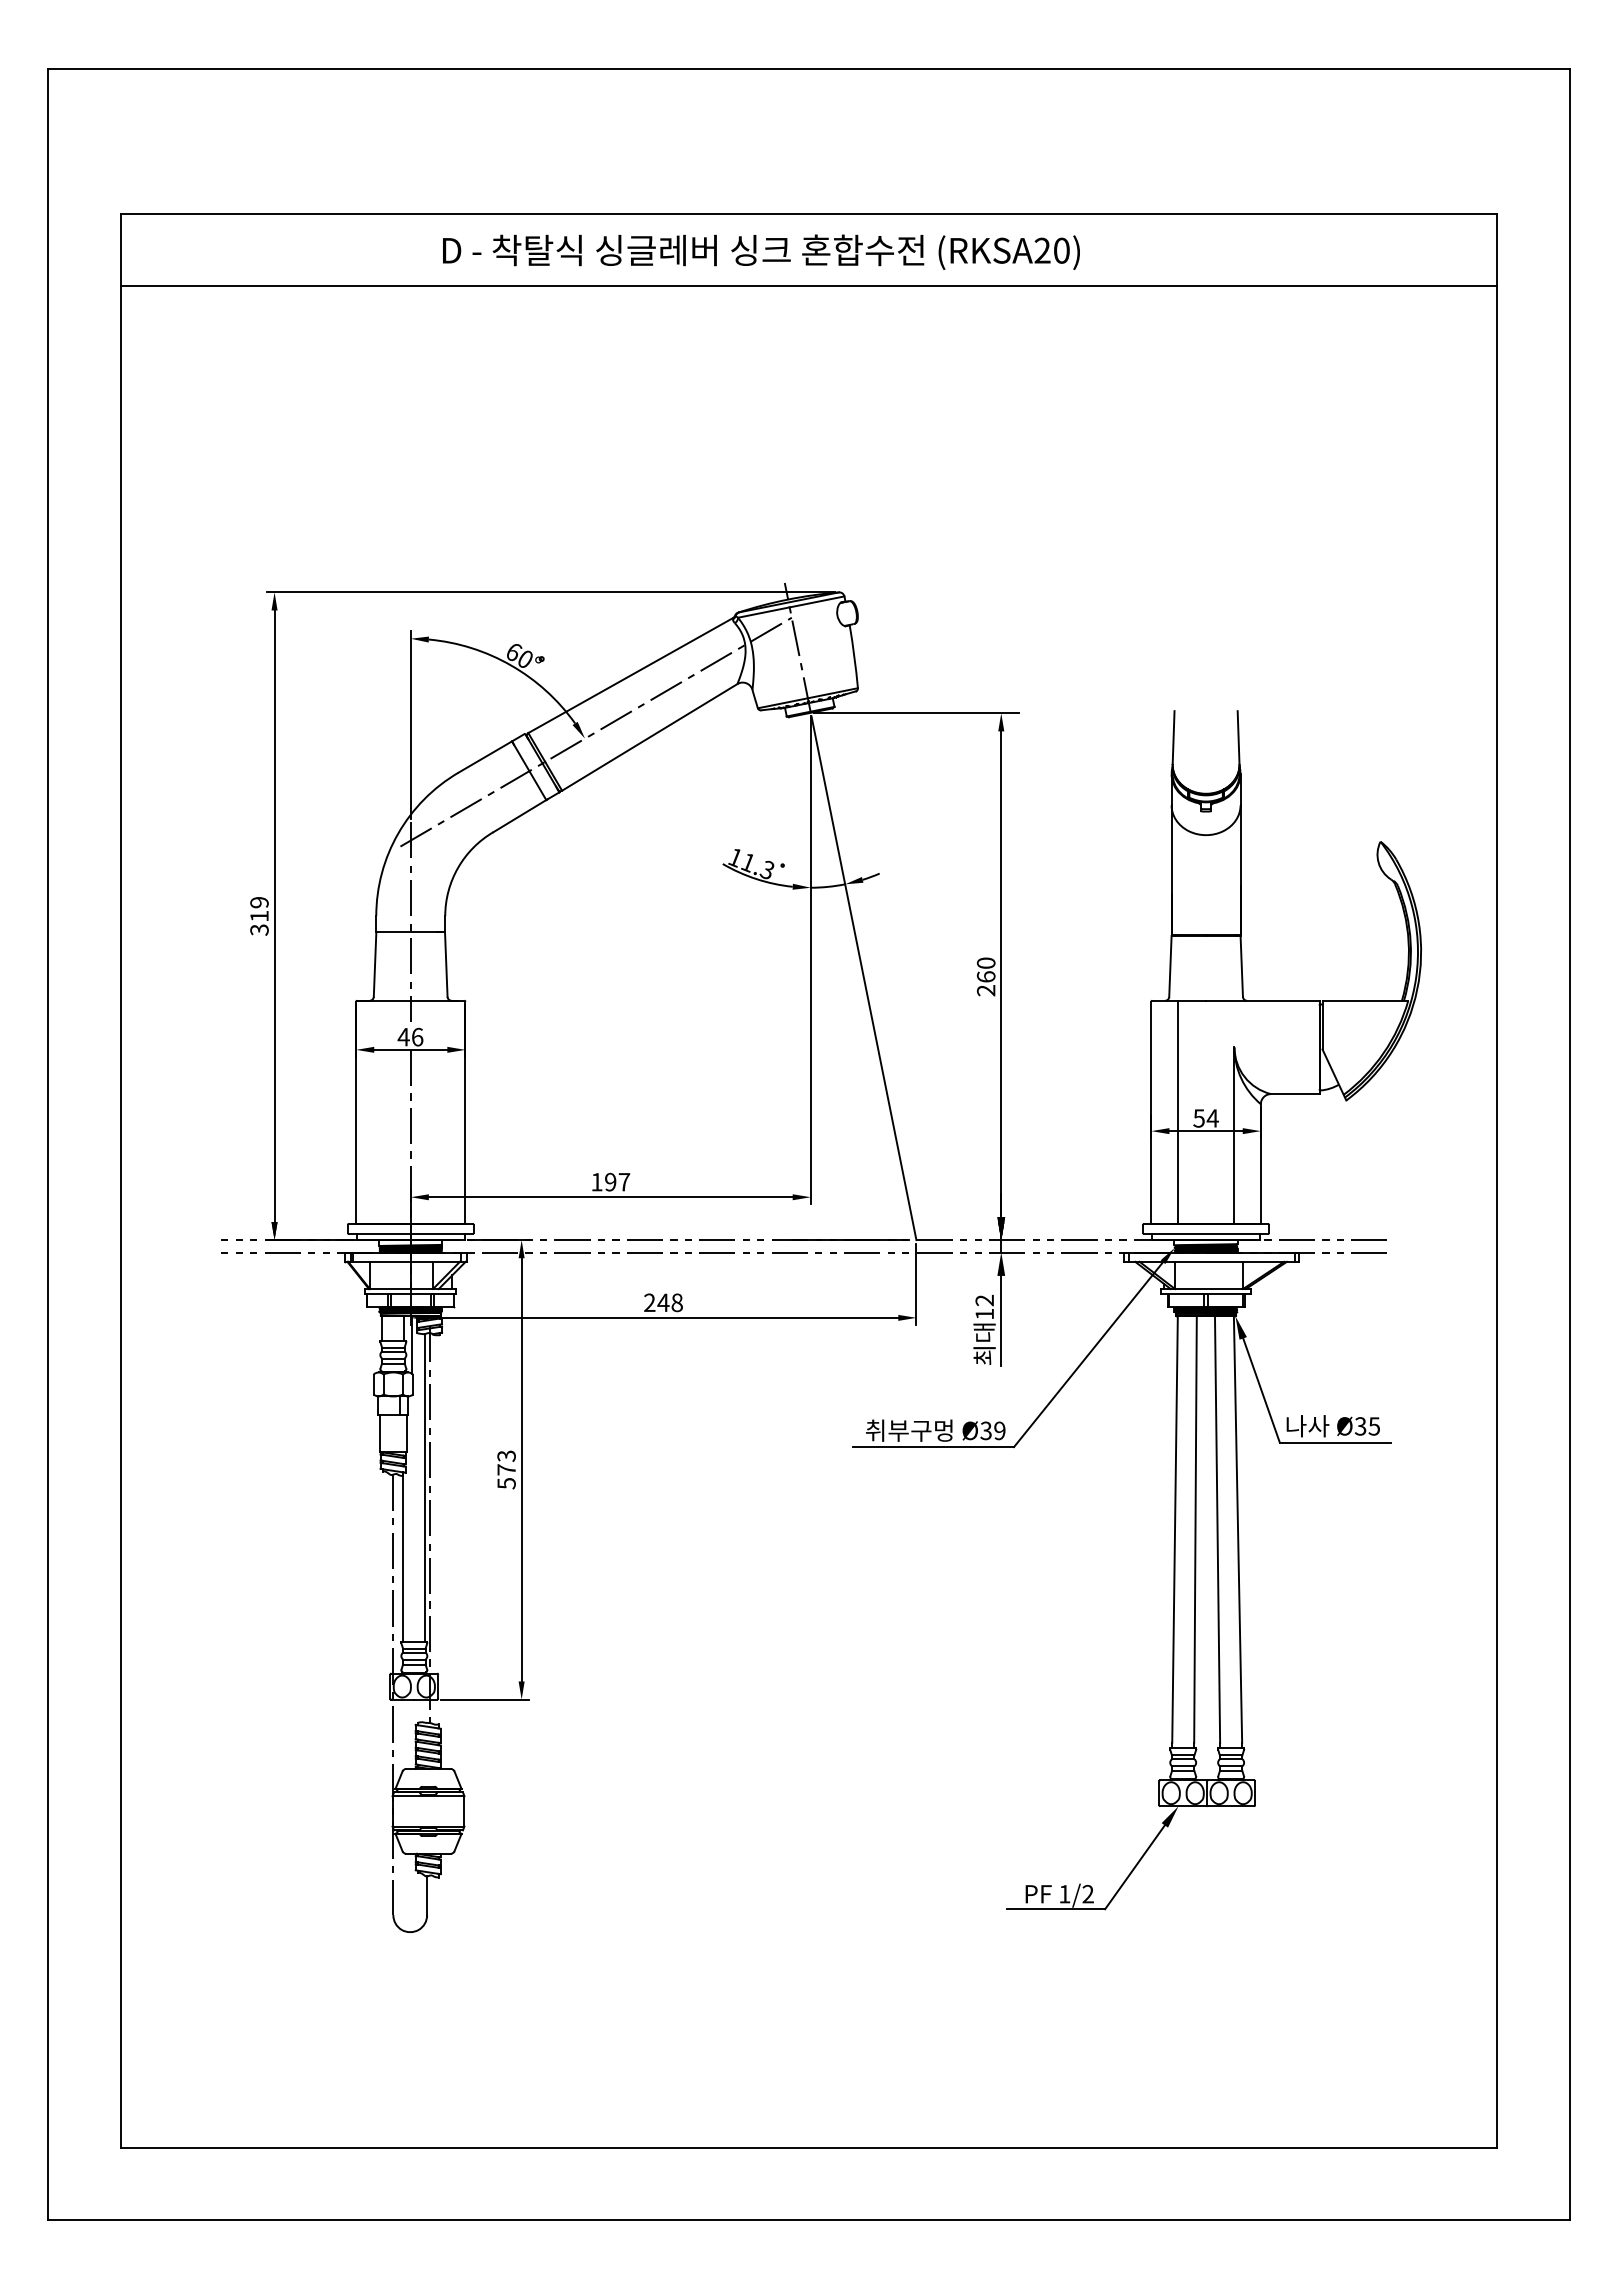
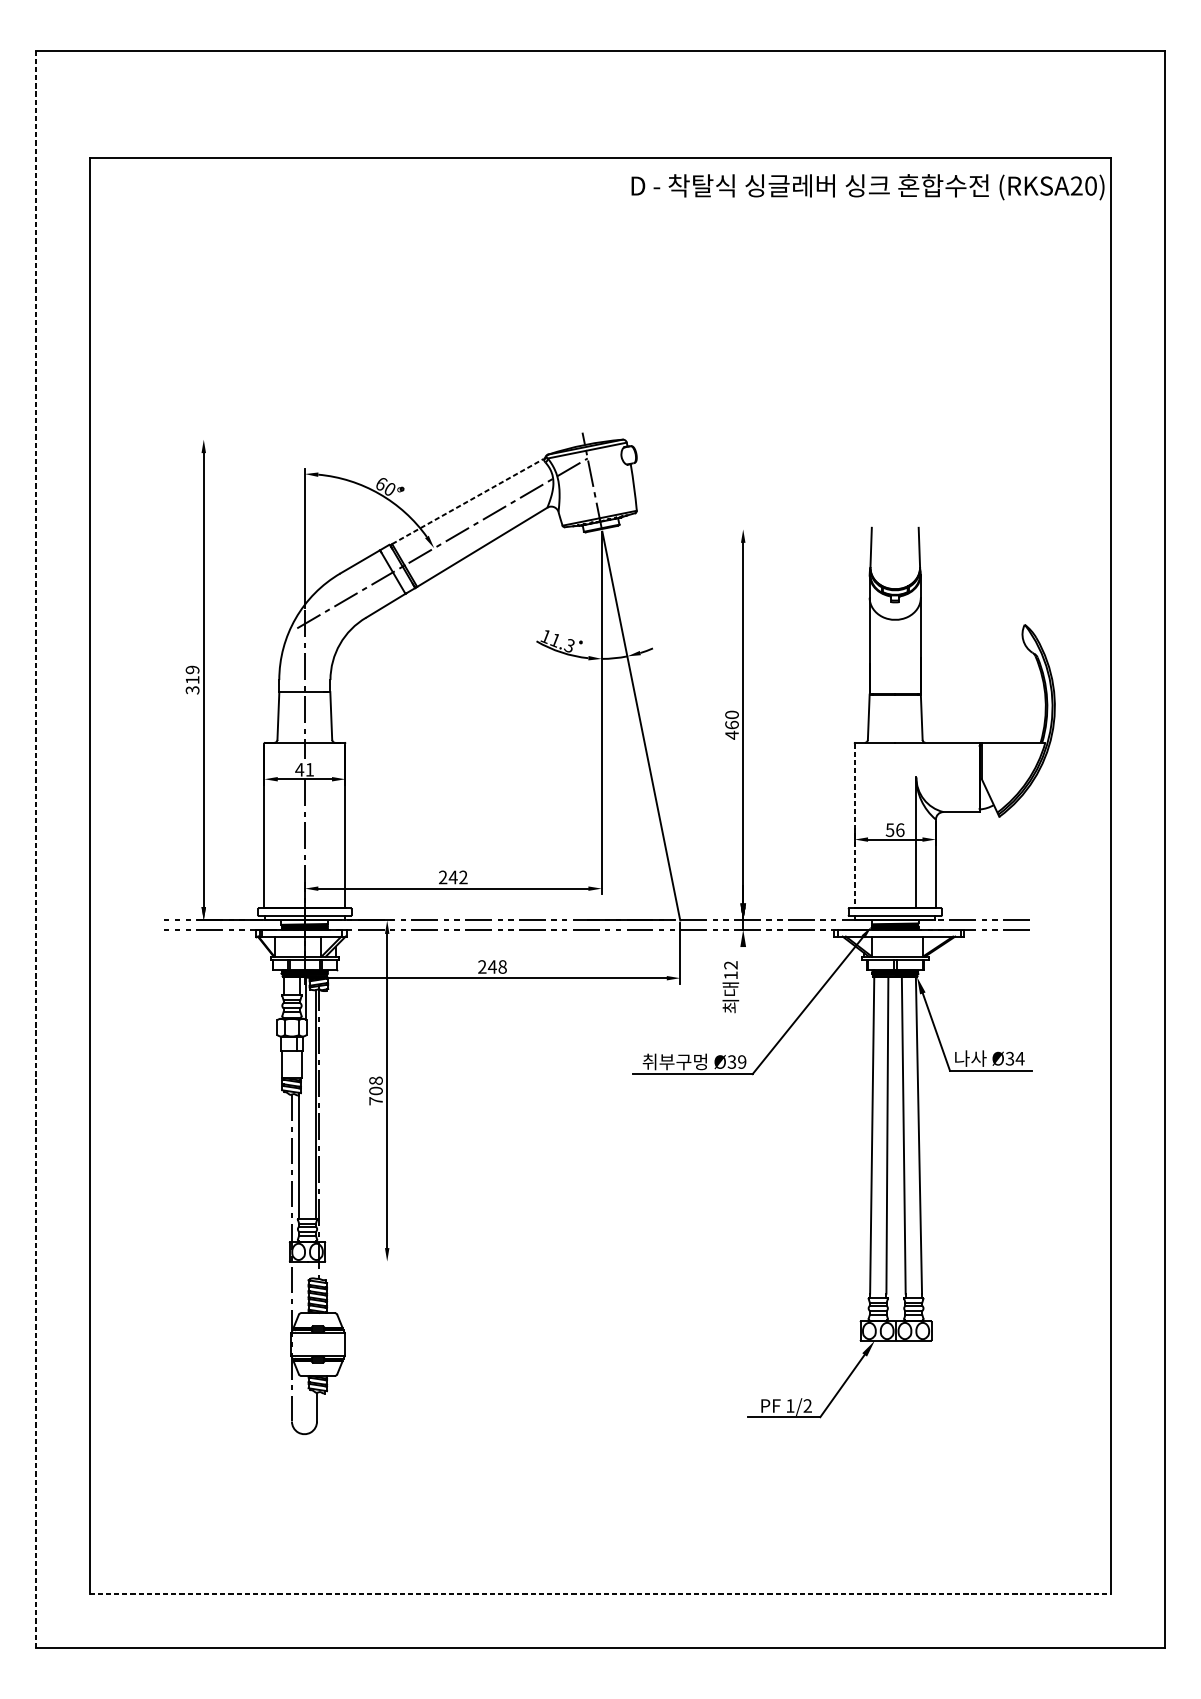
text: (761, 251) -> (868, 186), moved
line: (808, 286) -> (600, 212), removed
line: (551, 592) -> (409, 439), removed
line: (630, 675) -> (467, 501), solid -> dashed
line: (916, 712) -> (680, 528), removed
text: (985, 990) -> (731, 735), 260 -> 460
text: (417, 1036) -> (309, 769), 46 -> 41
line: (1177, 1111) -> (874, 825), removed
line: (1151, 1113) -> (854, 826), solid -> dashed
text: (1212, 1118) -> (900, 830), 54 -> 56
line: (48, 1144) -> (35, 849), solid -> dashed
text: (610, 1181) -> (453, 876), 197 -> 242
line: (1001, 1320) -> (743, 980), removed
text: (1374, 1426) -> (1020, 1058), Ø35 -> Ø34
text: (506, 1469) -> (375, 1090), 573 -> 708
line: (484, 1699) -> (359, 1261), removed
line: (809, 2147) -> (600, 1594), solid -> dashed

